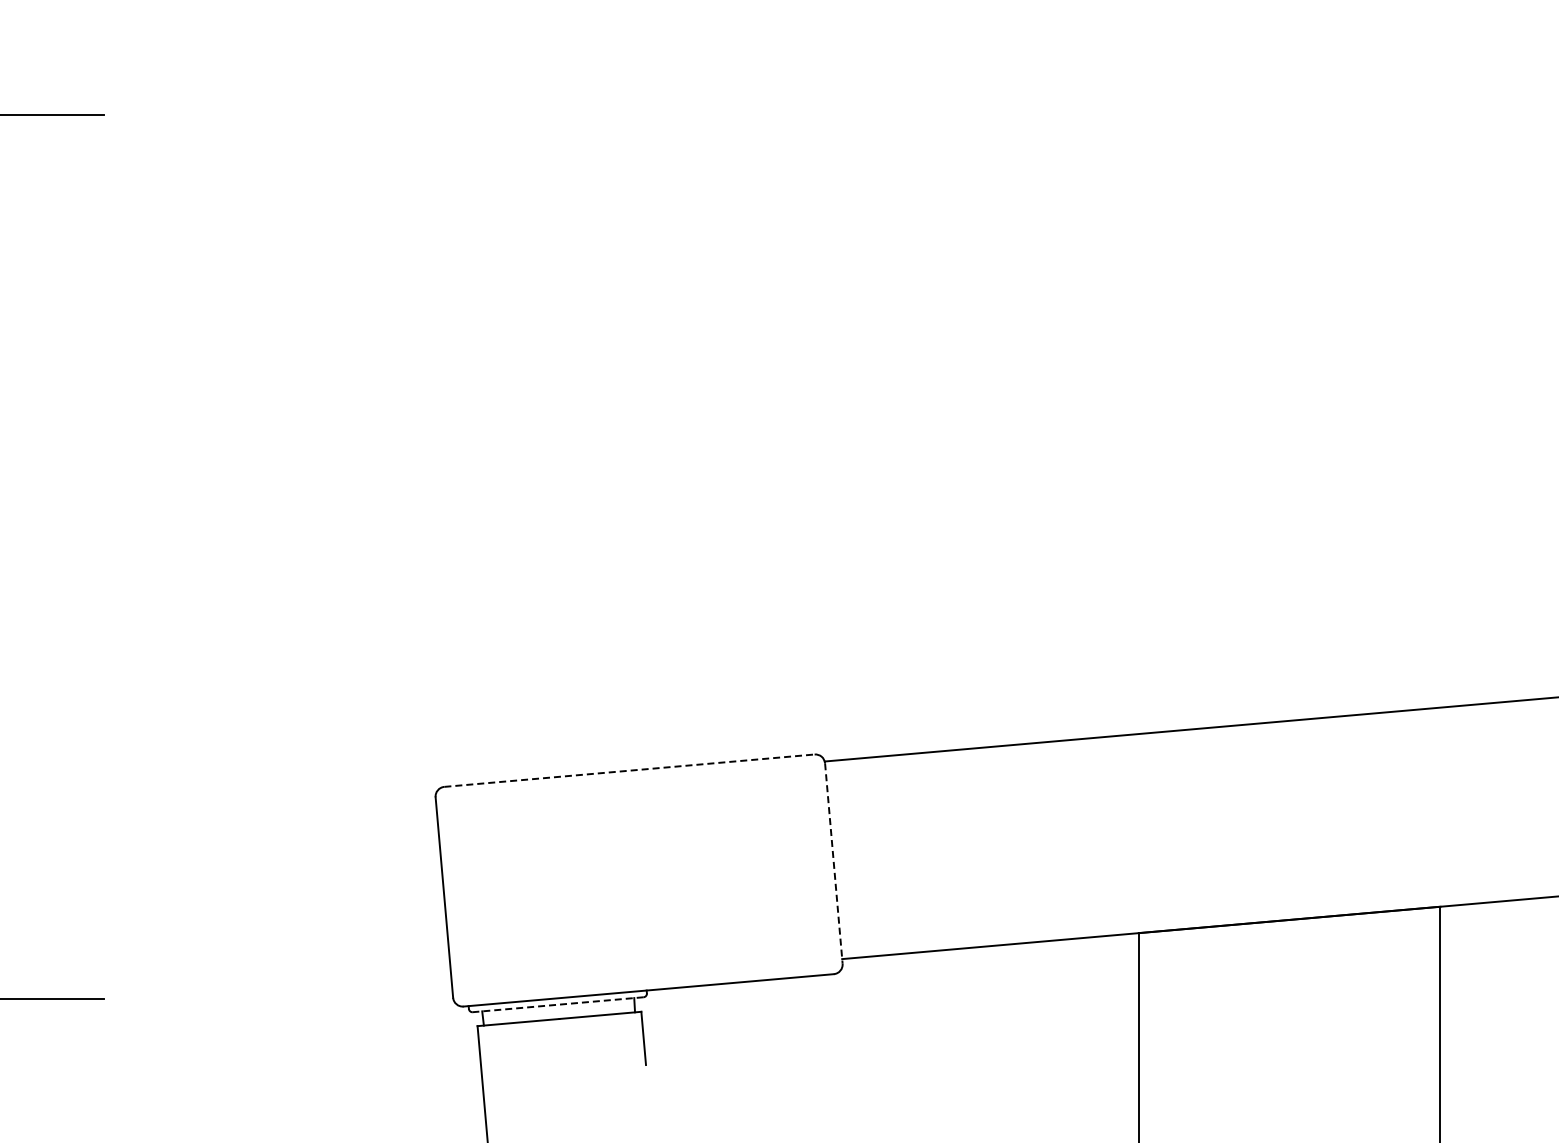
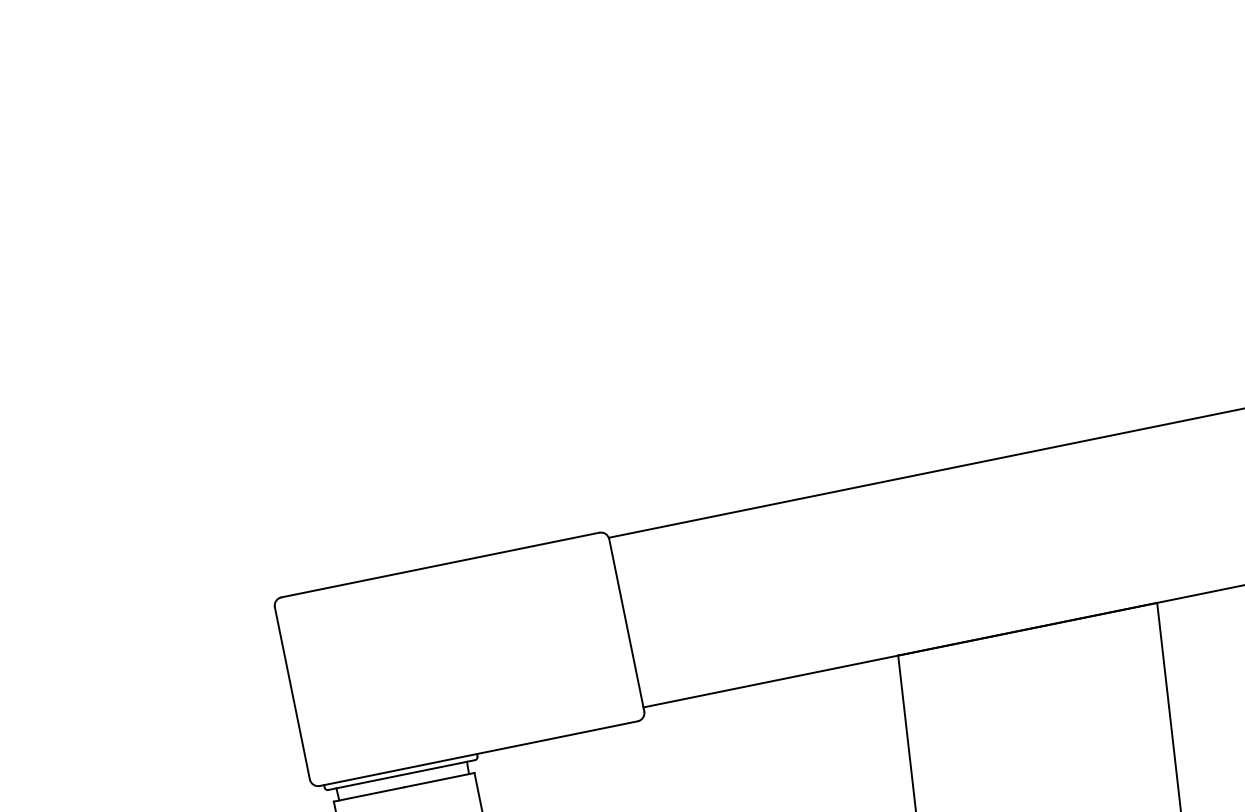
line: (629, 770) -> (440, 564), dashed -> solid
line: (833, 863) -> (626, 625), dashed -> solid
line: (558, 1004) -> (401, 774), dashed -> solid

